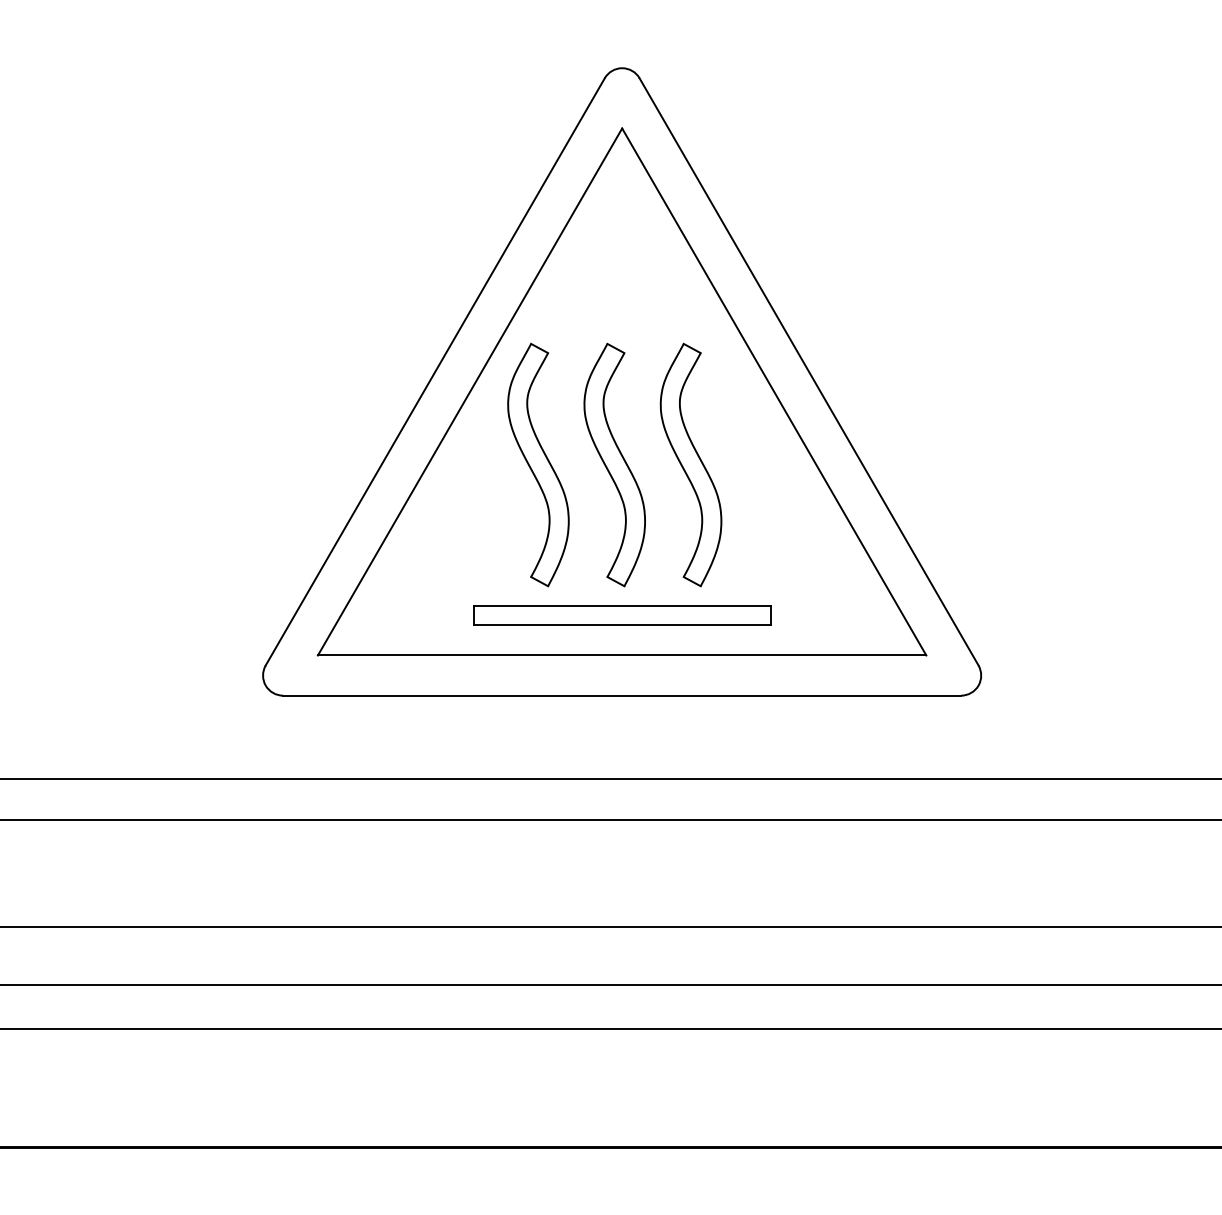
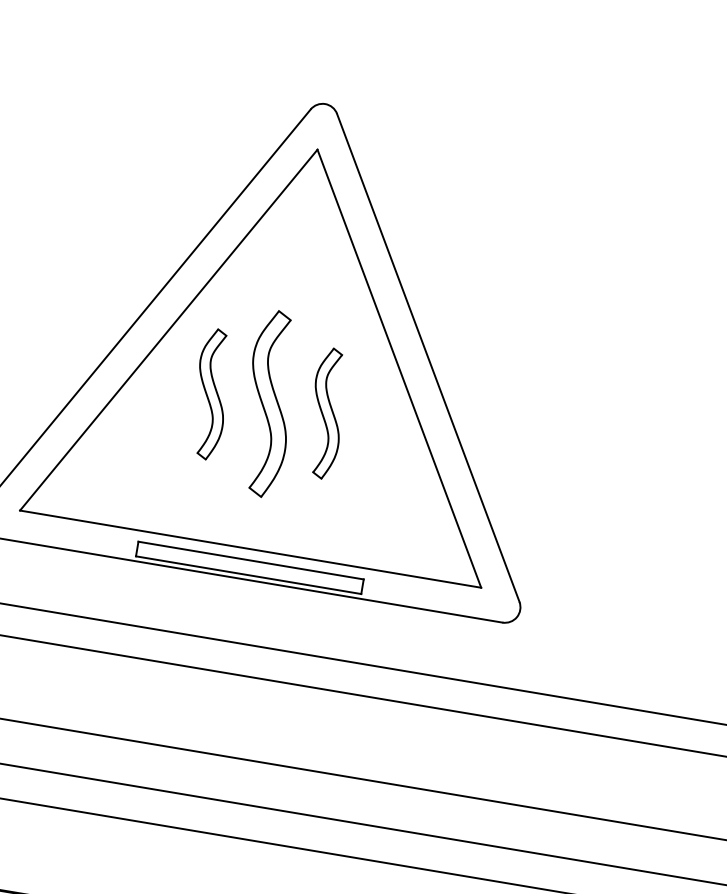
part: (690, 464) -> (326, 413), size x0.7
part: (538, 465) -> (211, 394), size x0.7
part: (622, 615) -> (250, 567), moved

